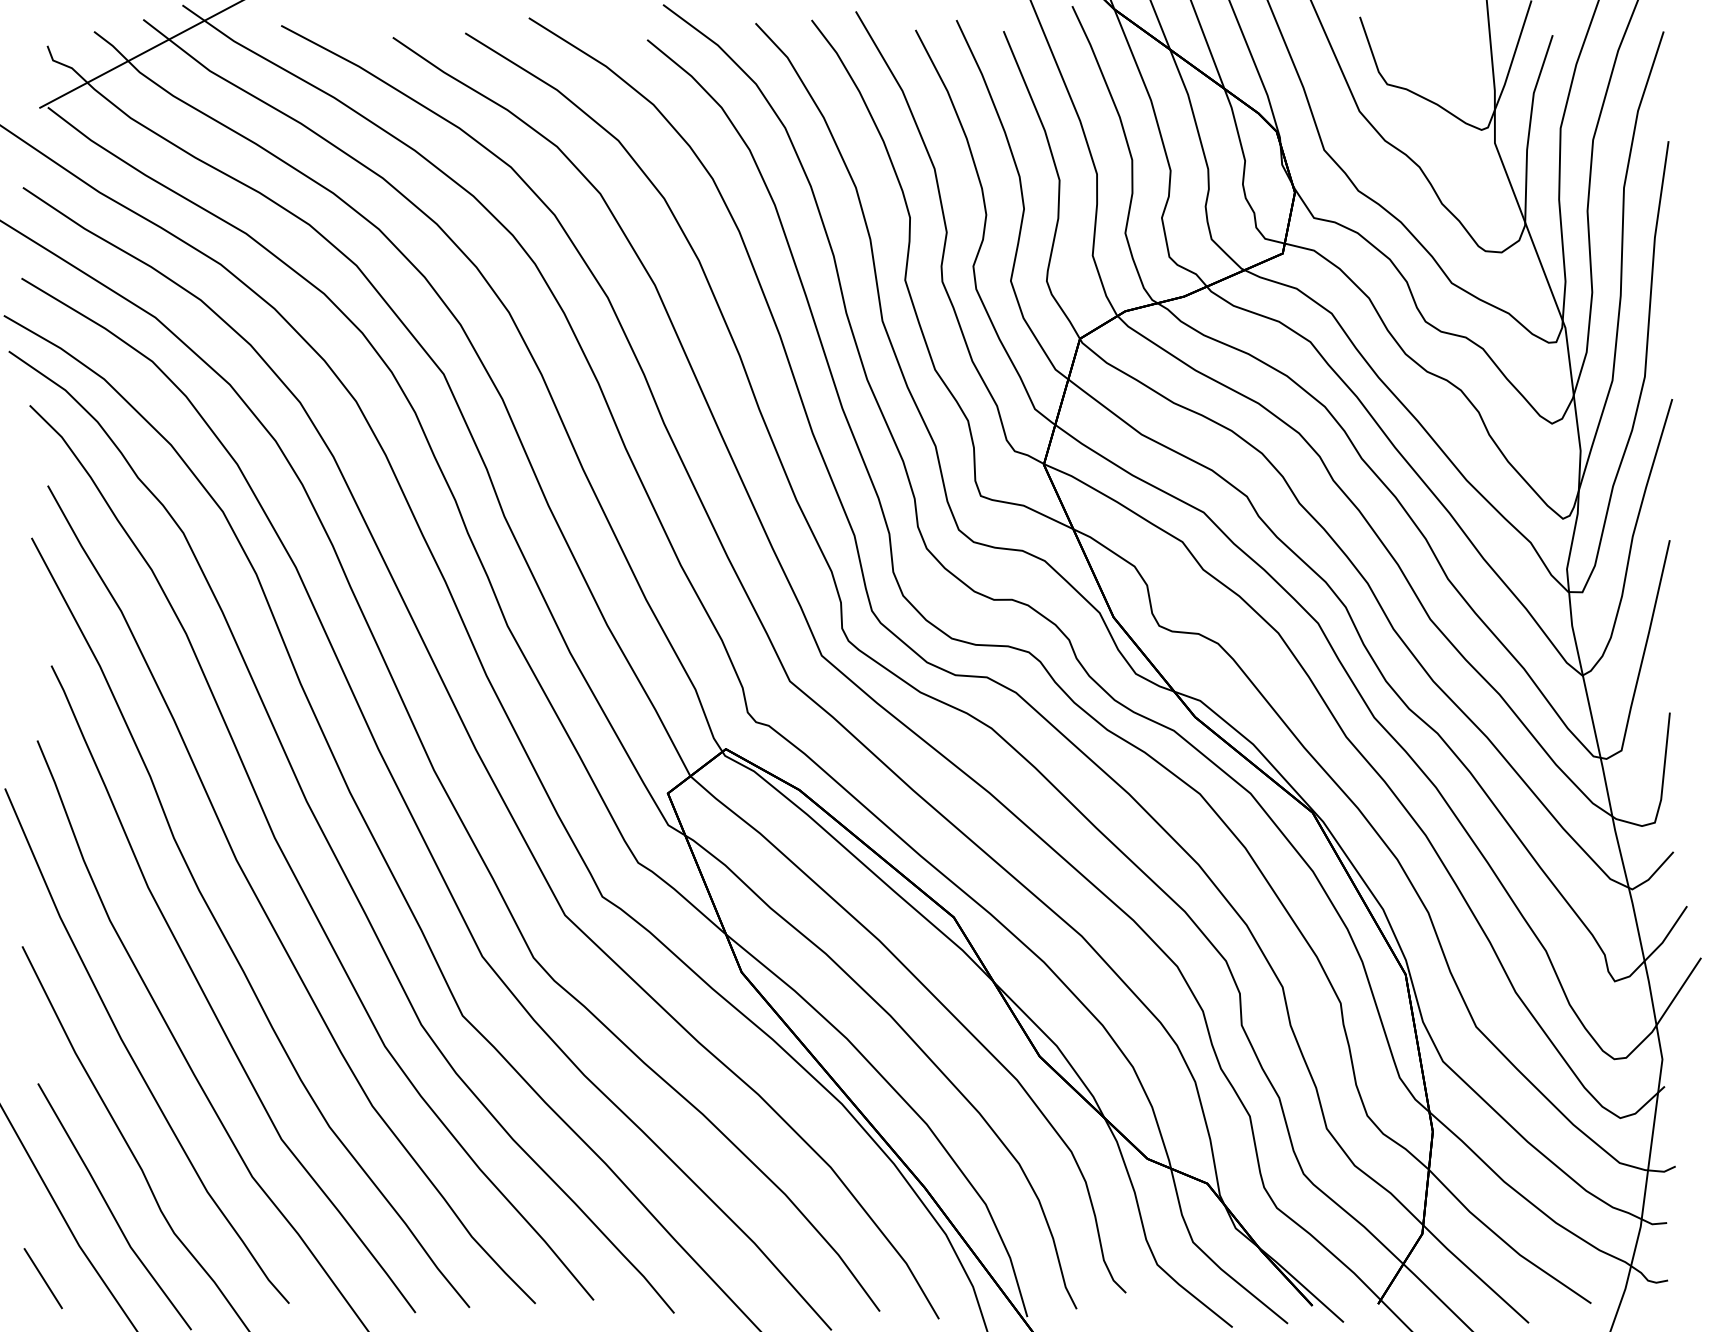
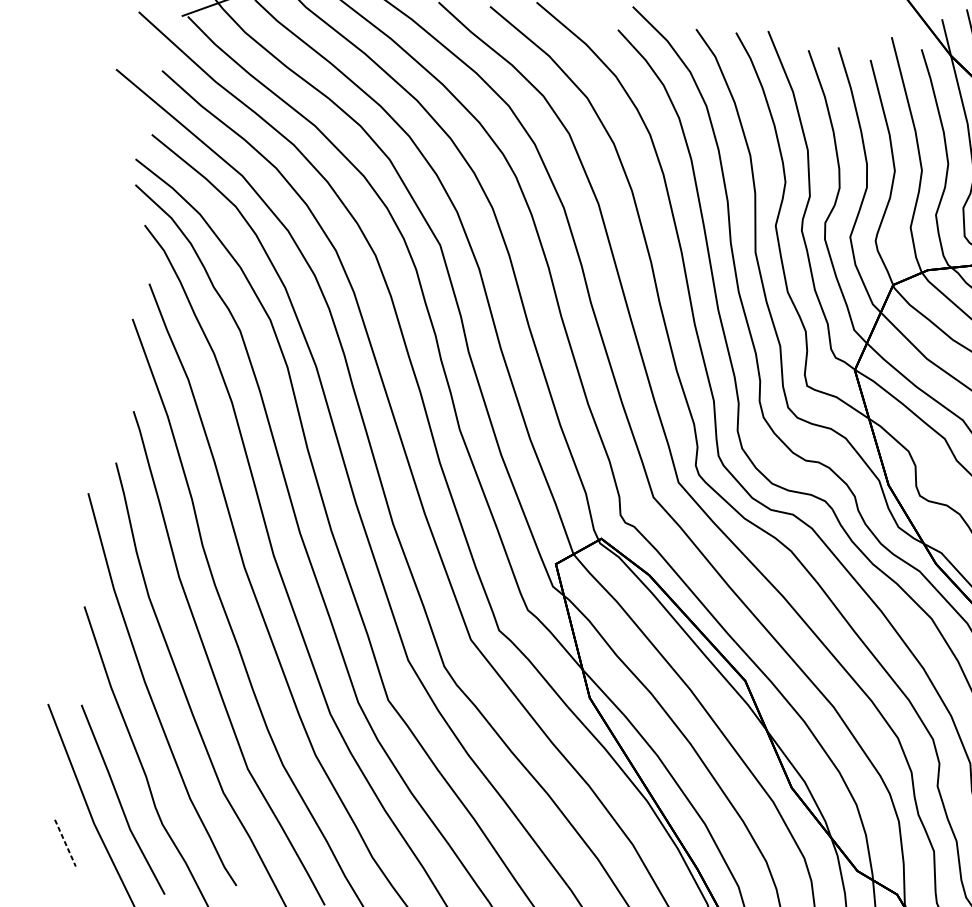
line: (43, 1278) -> (65, 843), solid -> dashed

